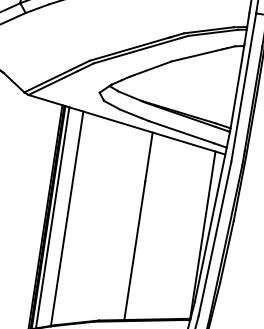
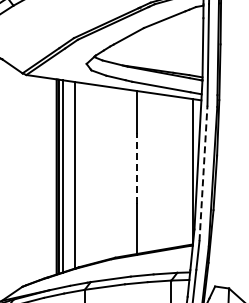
line: (138, 221) -> (136, 168), solid -> dashed
line: (215, 239) -> (203, 173), solid -> dashed

